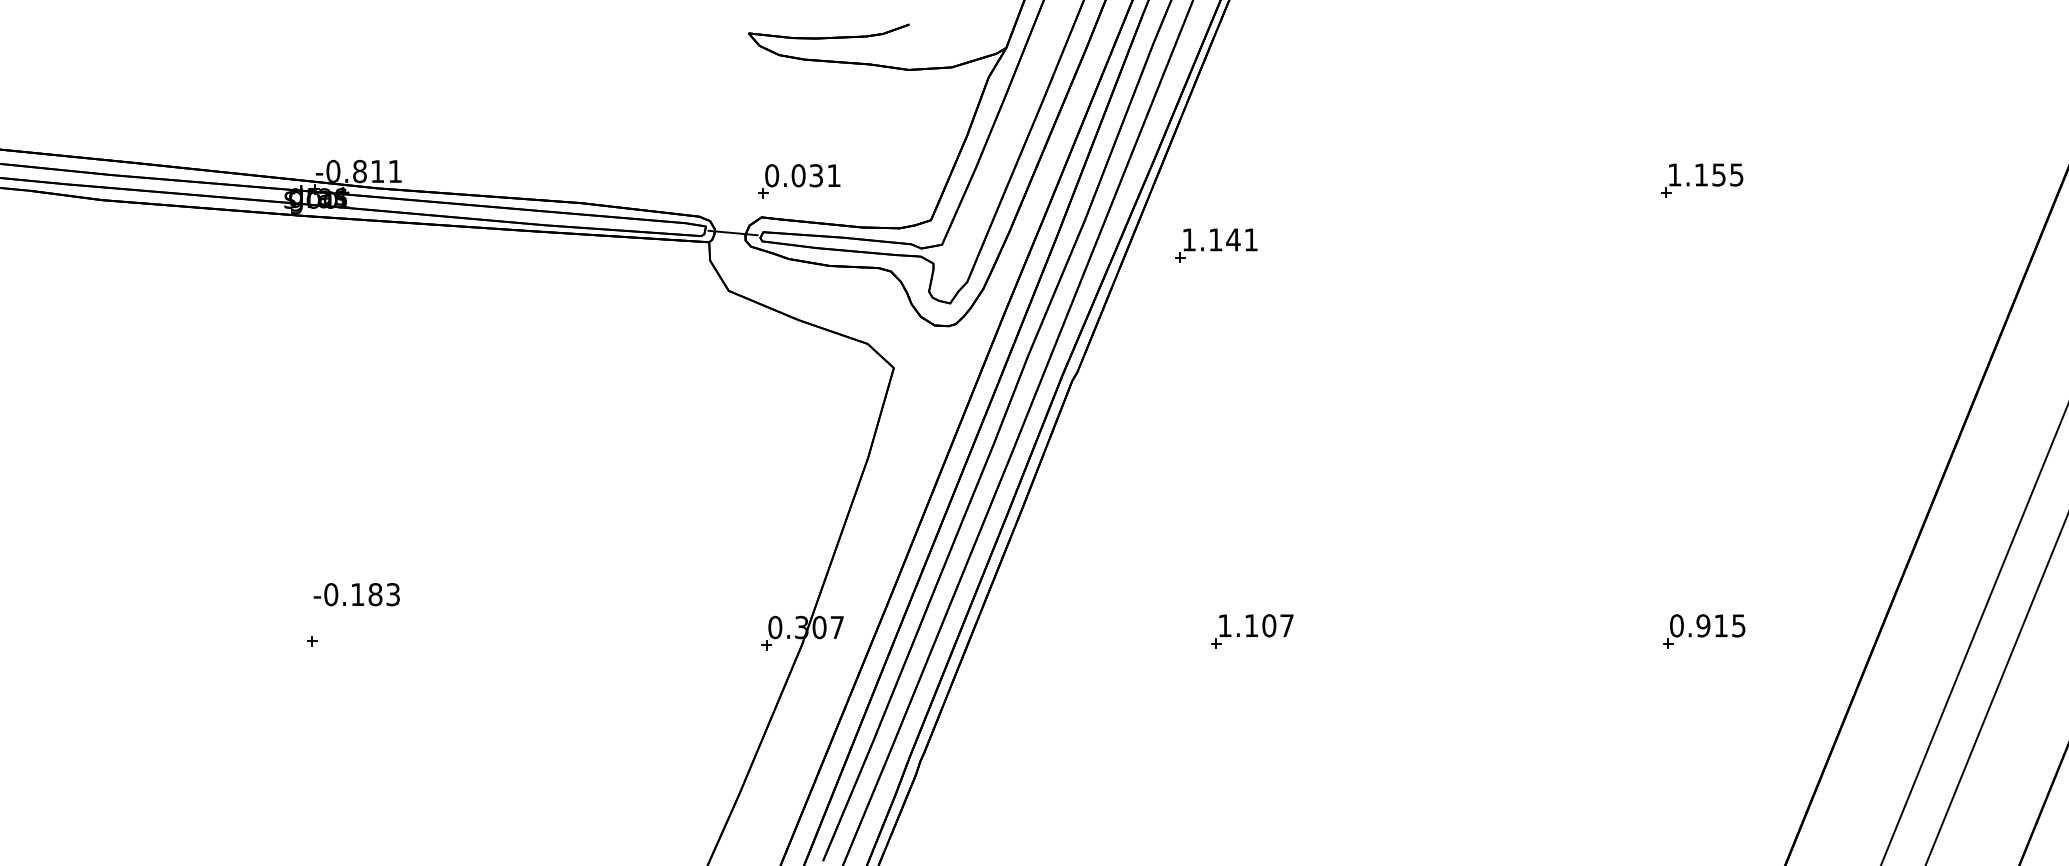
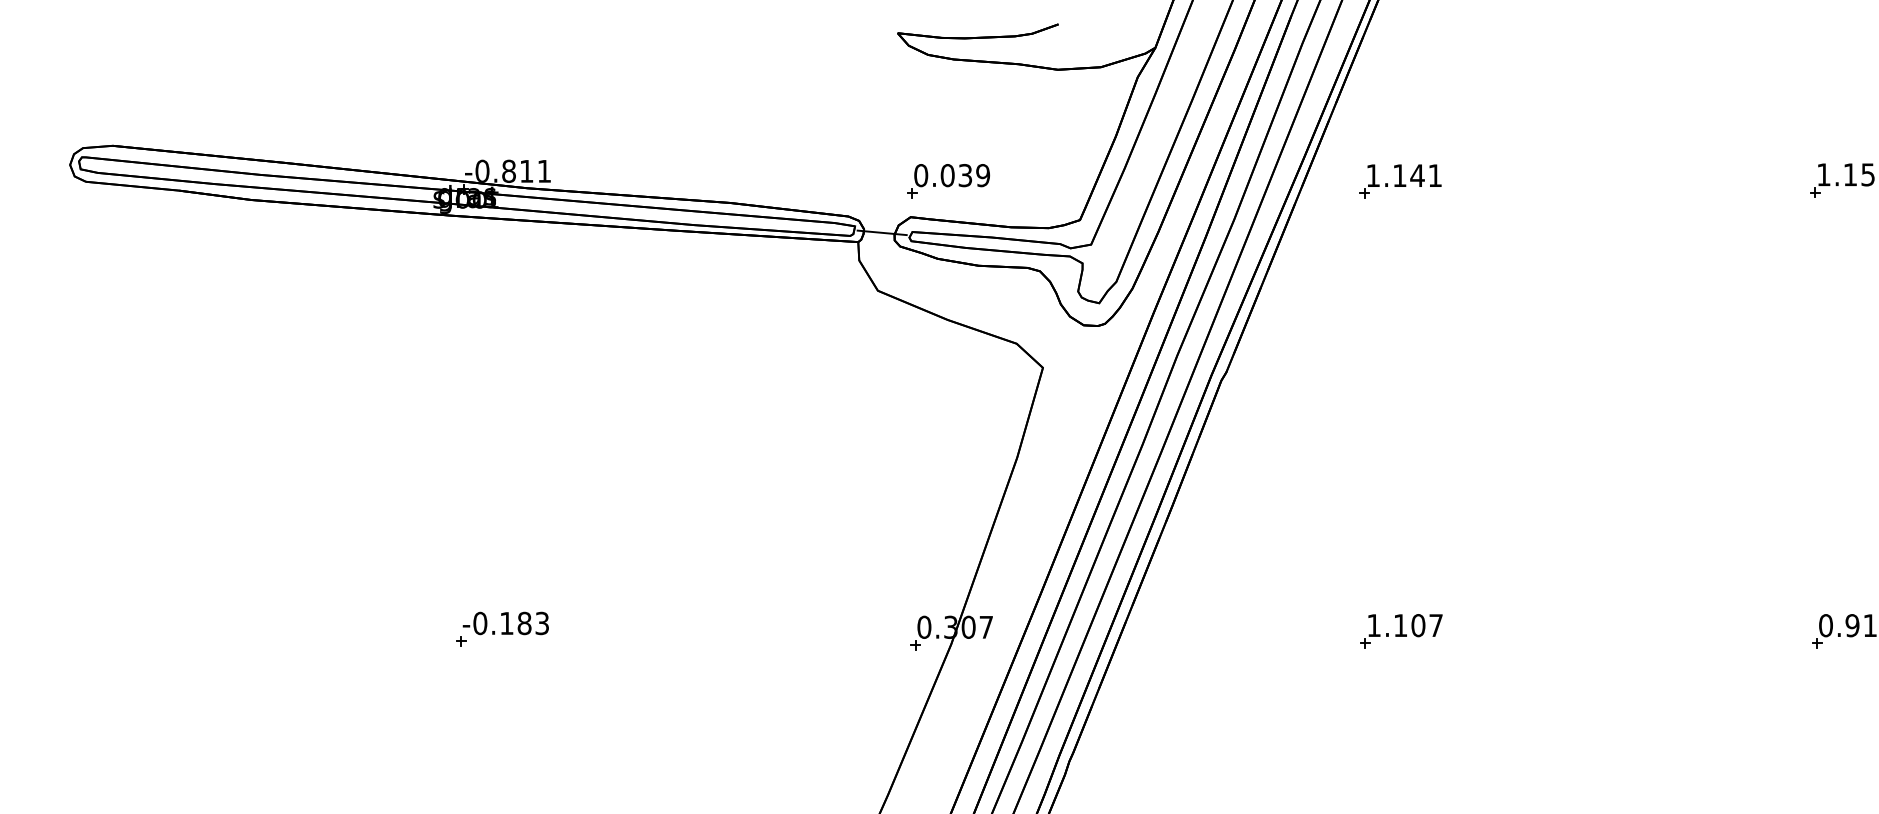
text: (833, 175) -> (982, 175), 0.031 -> 0.039
part: (1216, 245) -> (1400, 181), moved
text: (356, 594) -> (505, 623), moved

